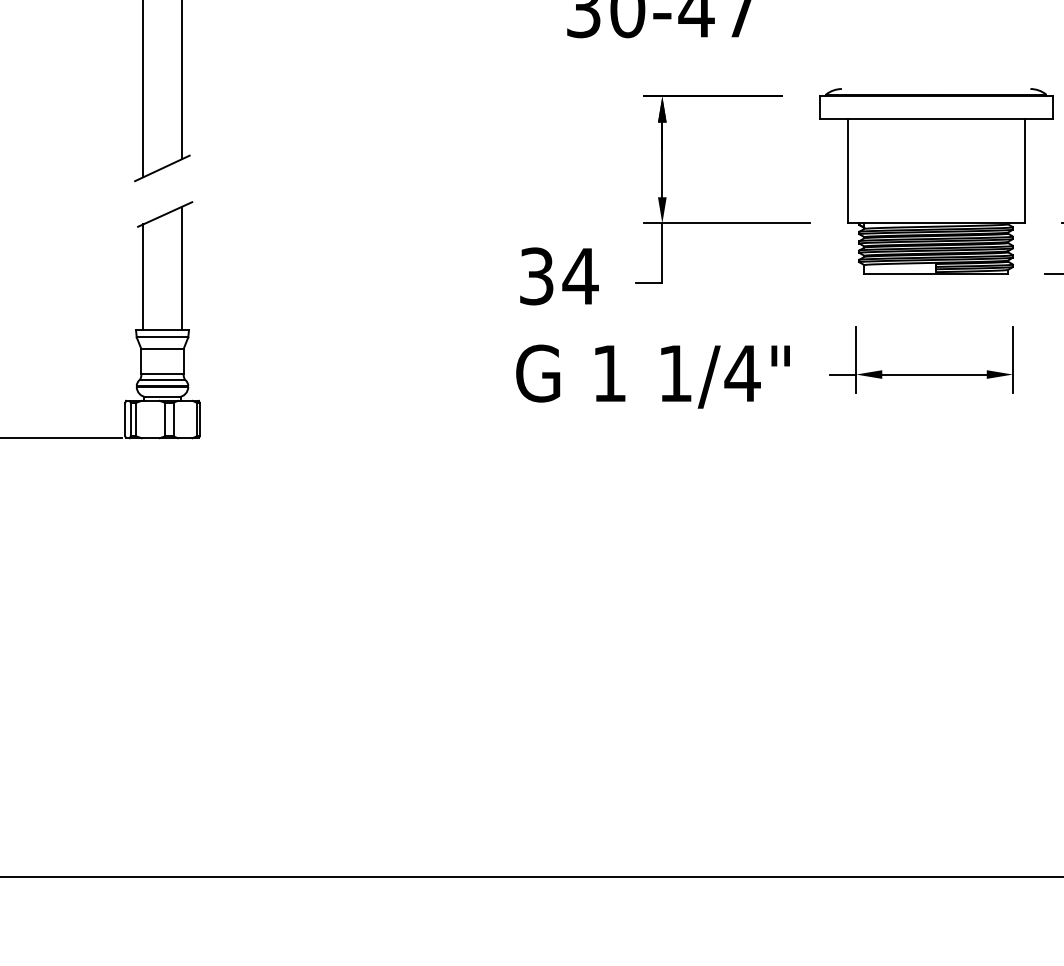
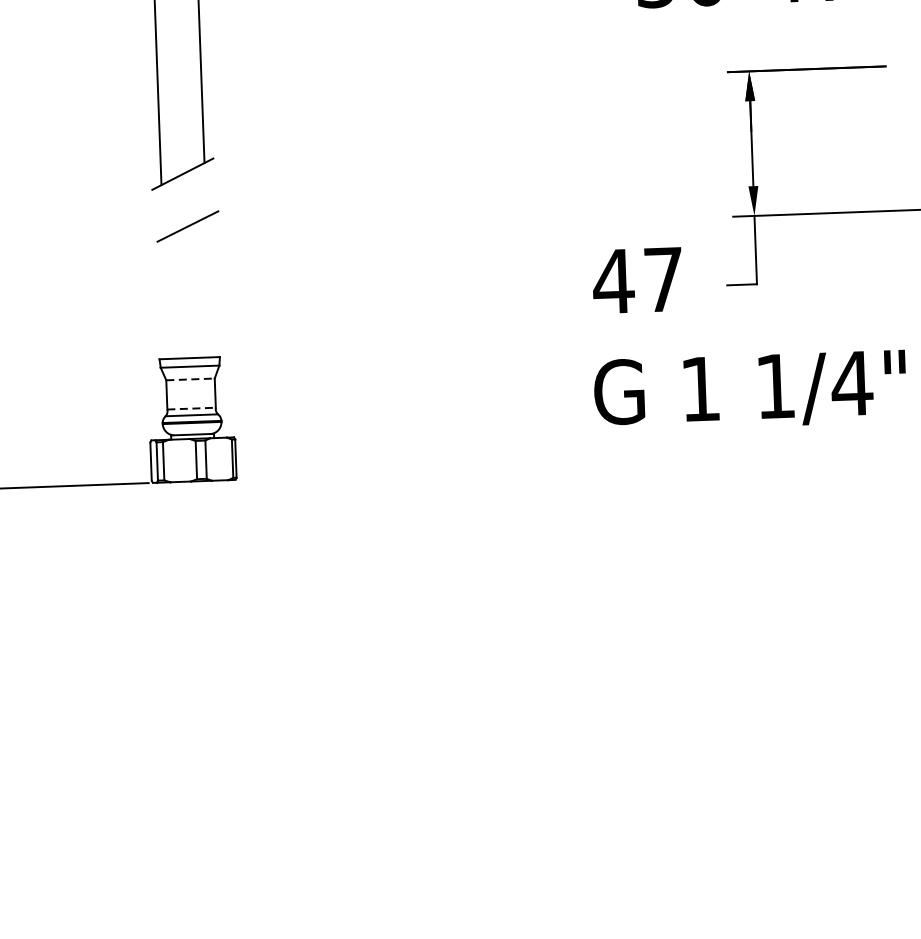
line: (181, 268) -> (208, 287), removed
text: (558, 276) -> (638, 280), 34 -> 47
line: (143, 277) -> (165, 299), removed
line: (163, 348) -> (191, 379), solid -> dashed
line: (163, 374) -> (192, 408), solid -> dashed

